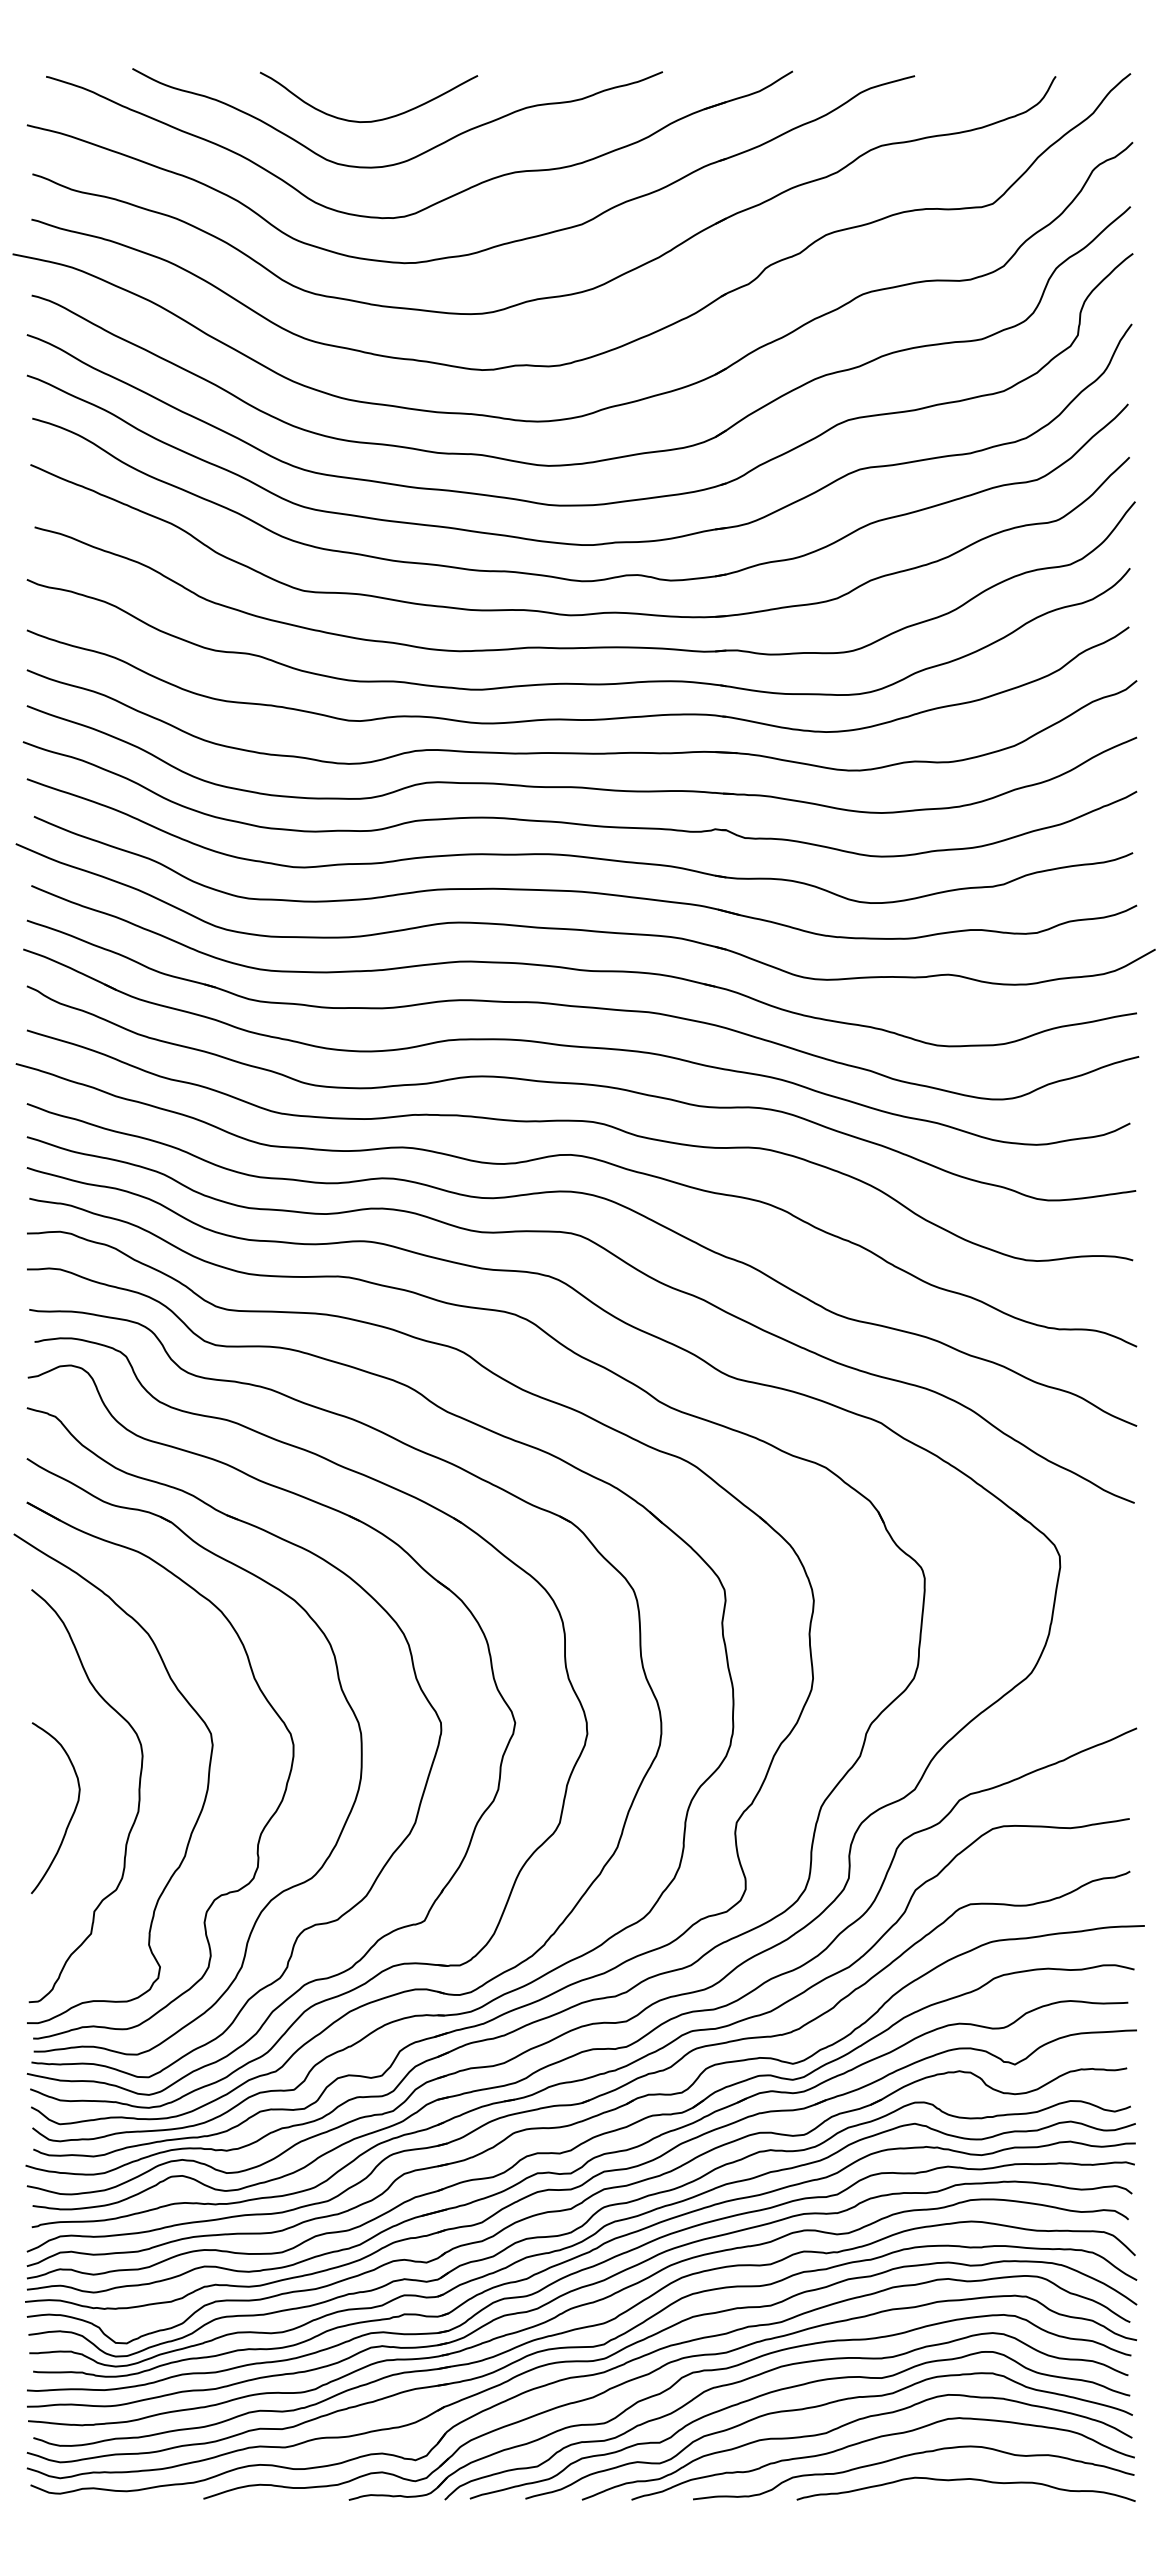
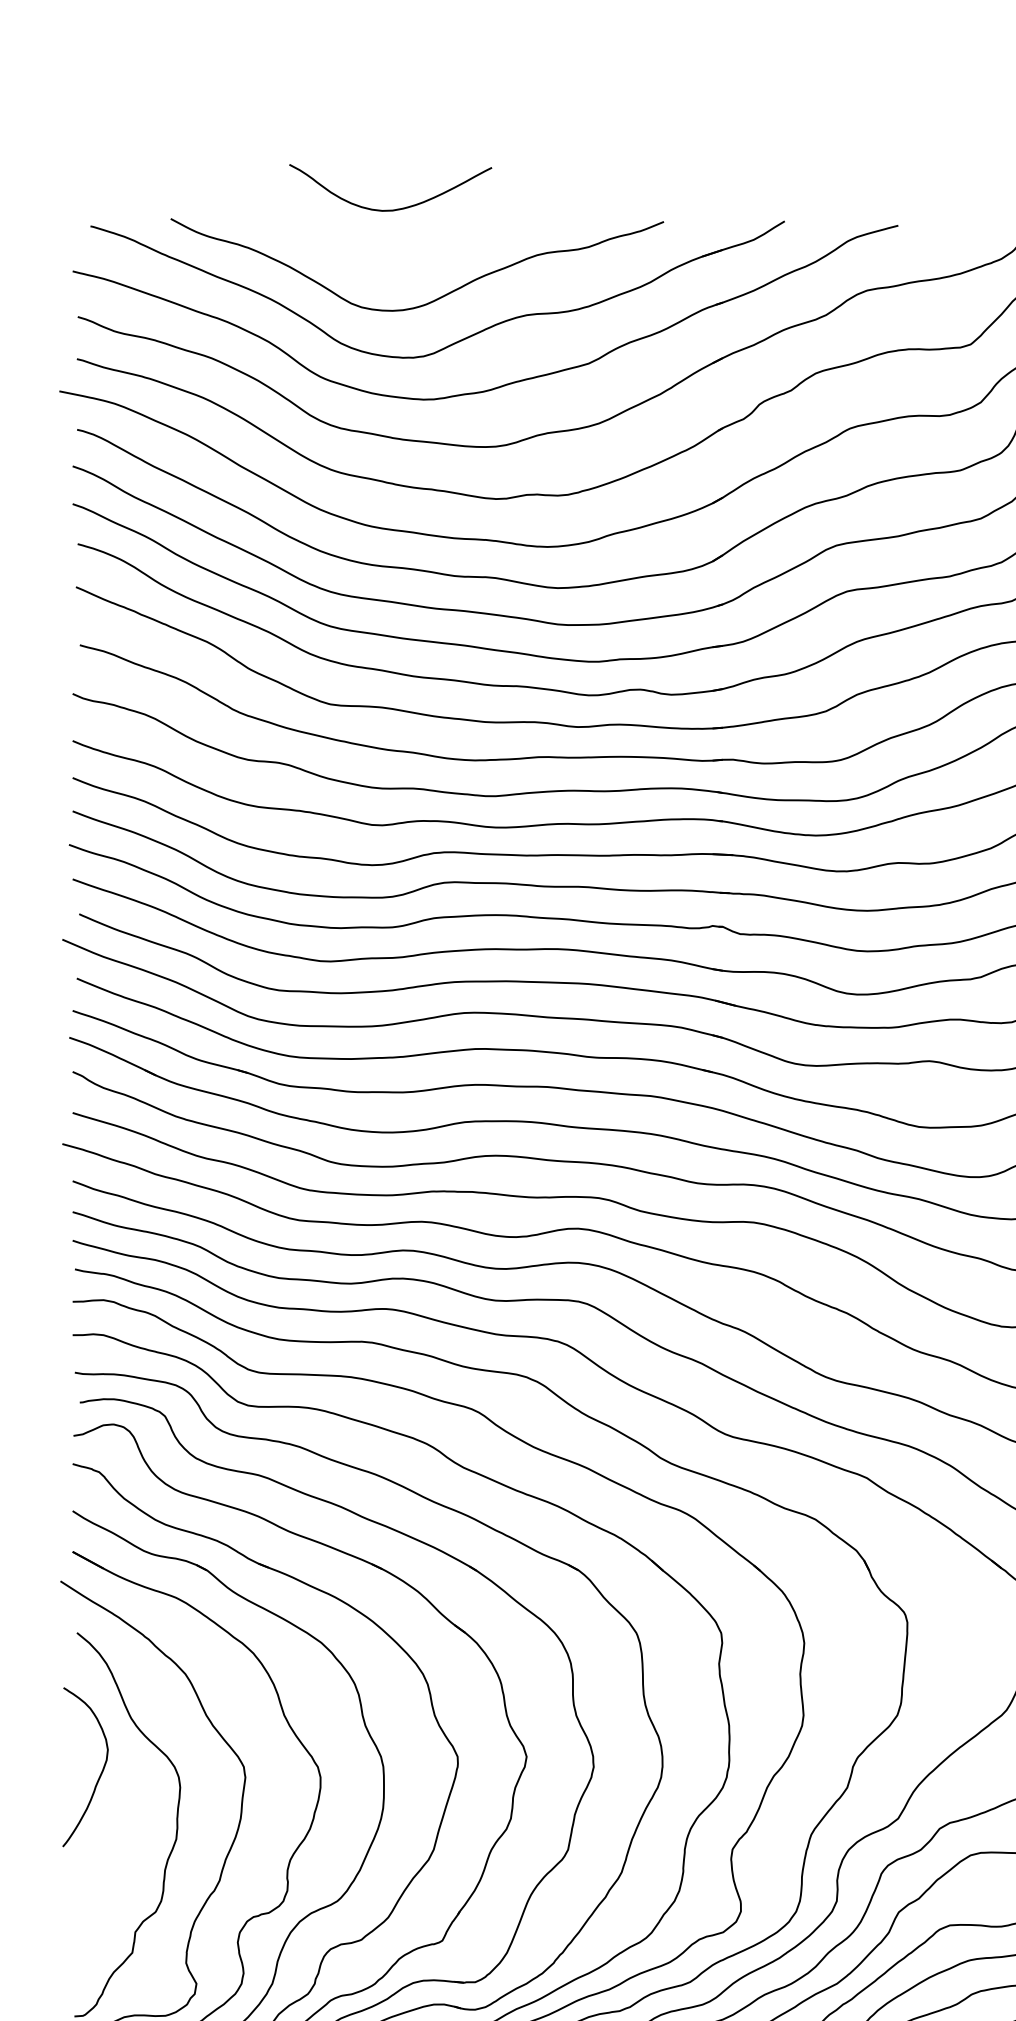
curve: (371, 120) -> (393, 209), moved
curve: (71, 1815) -> (100, 1774), moved

